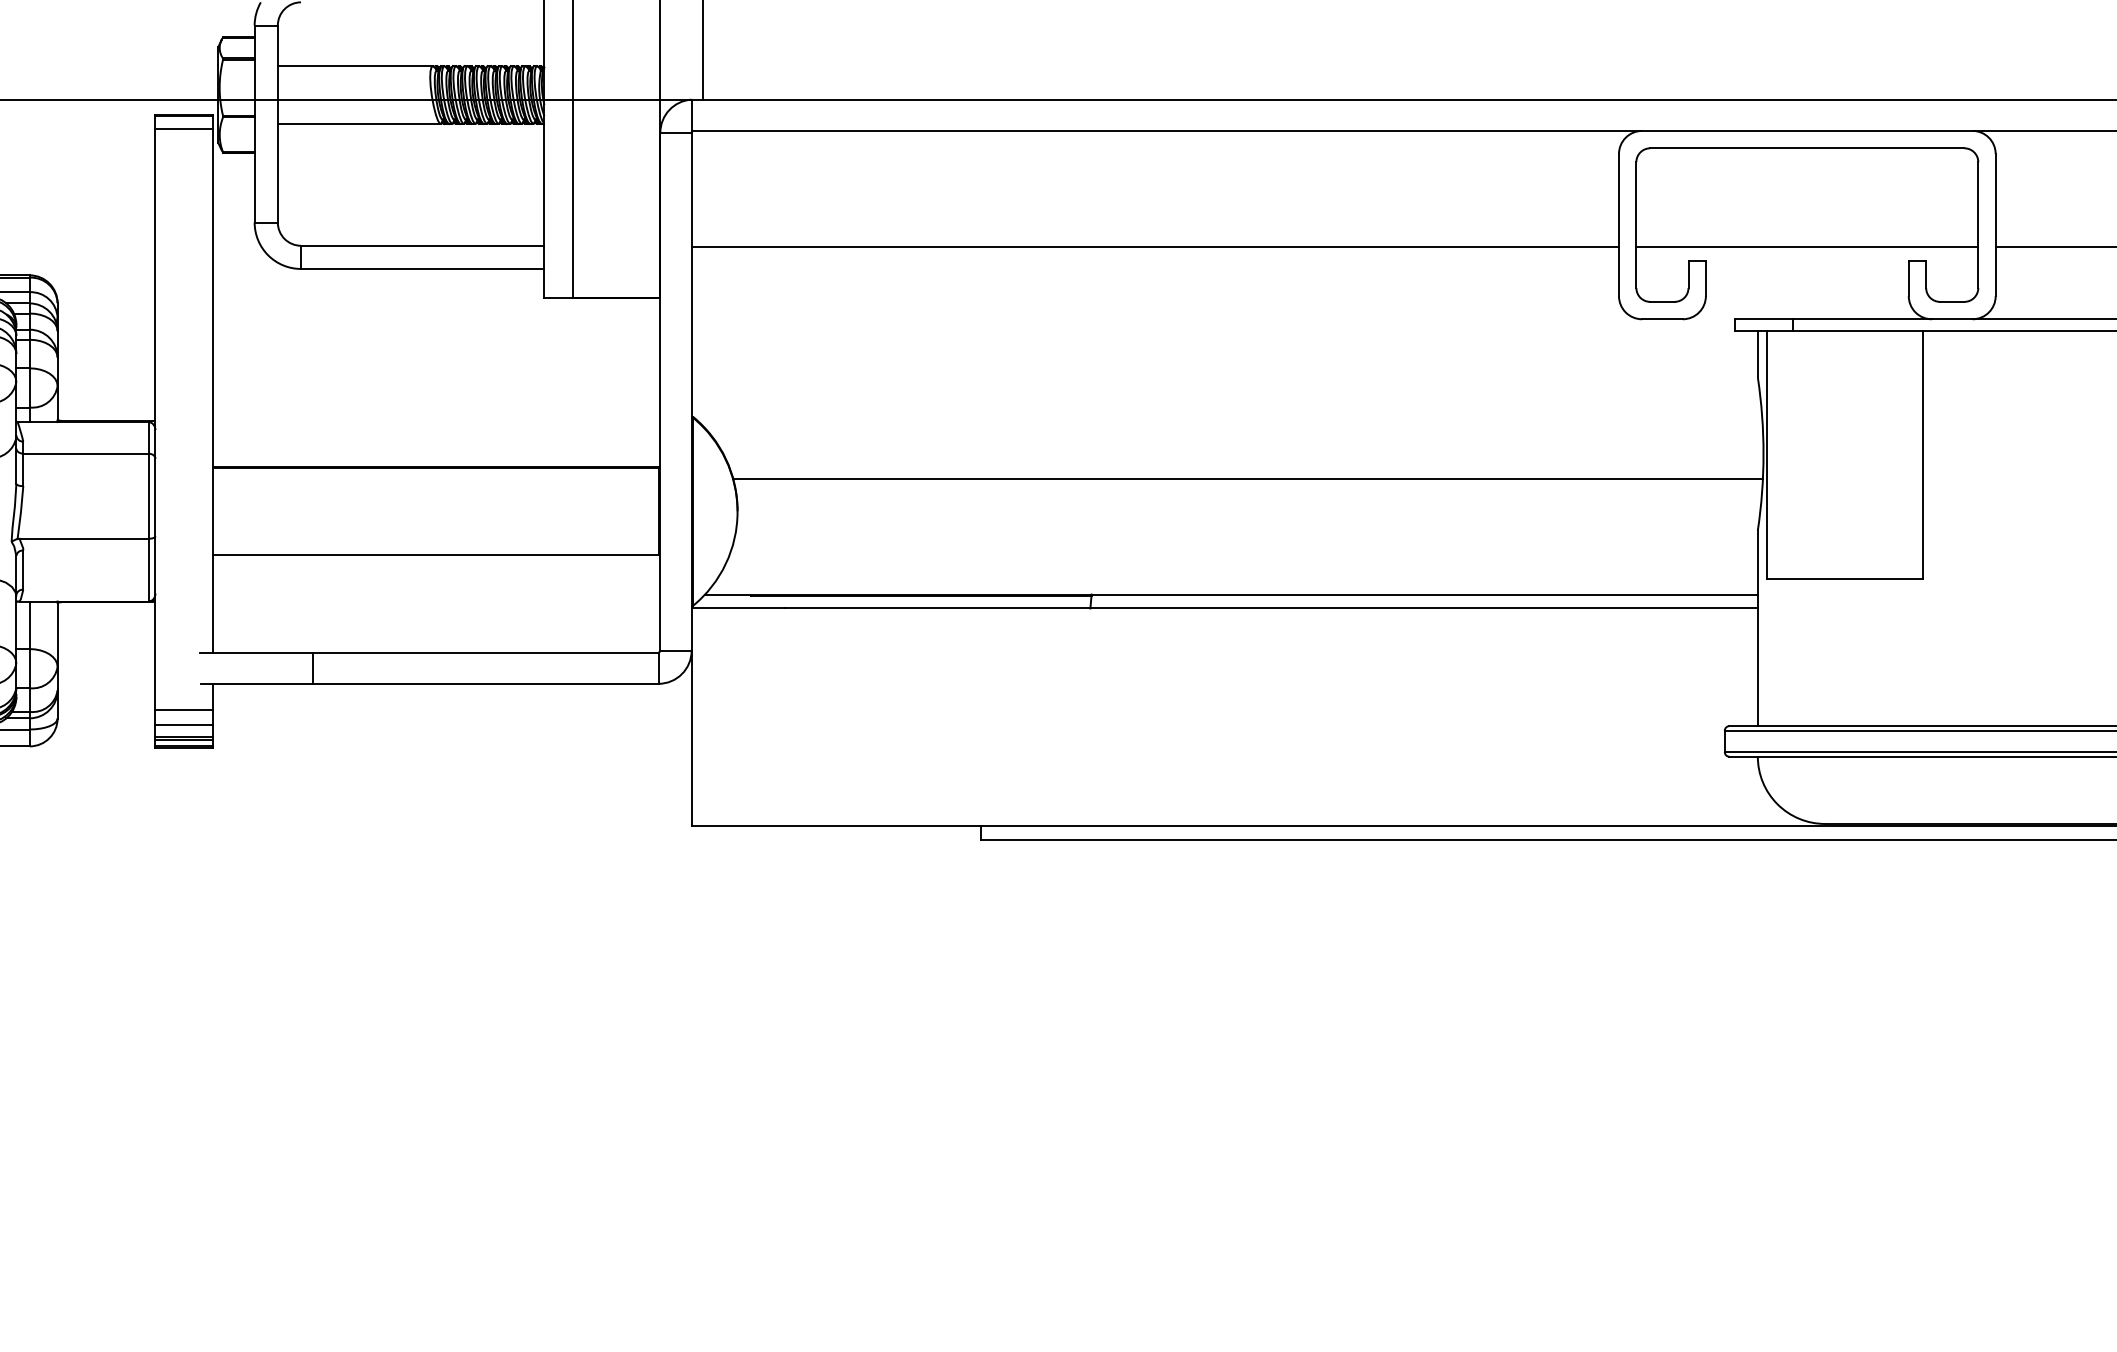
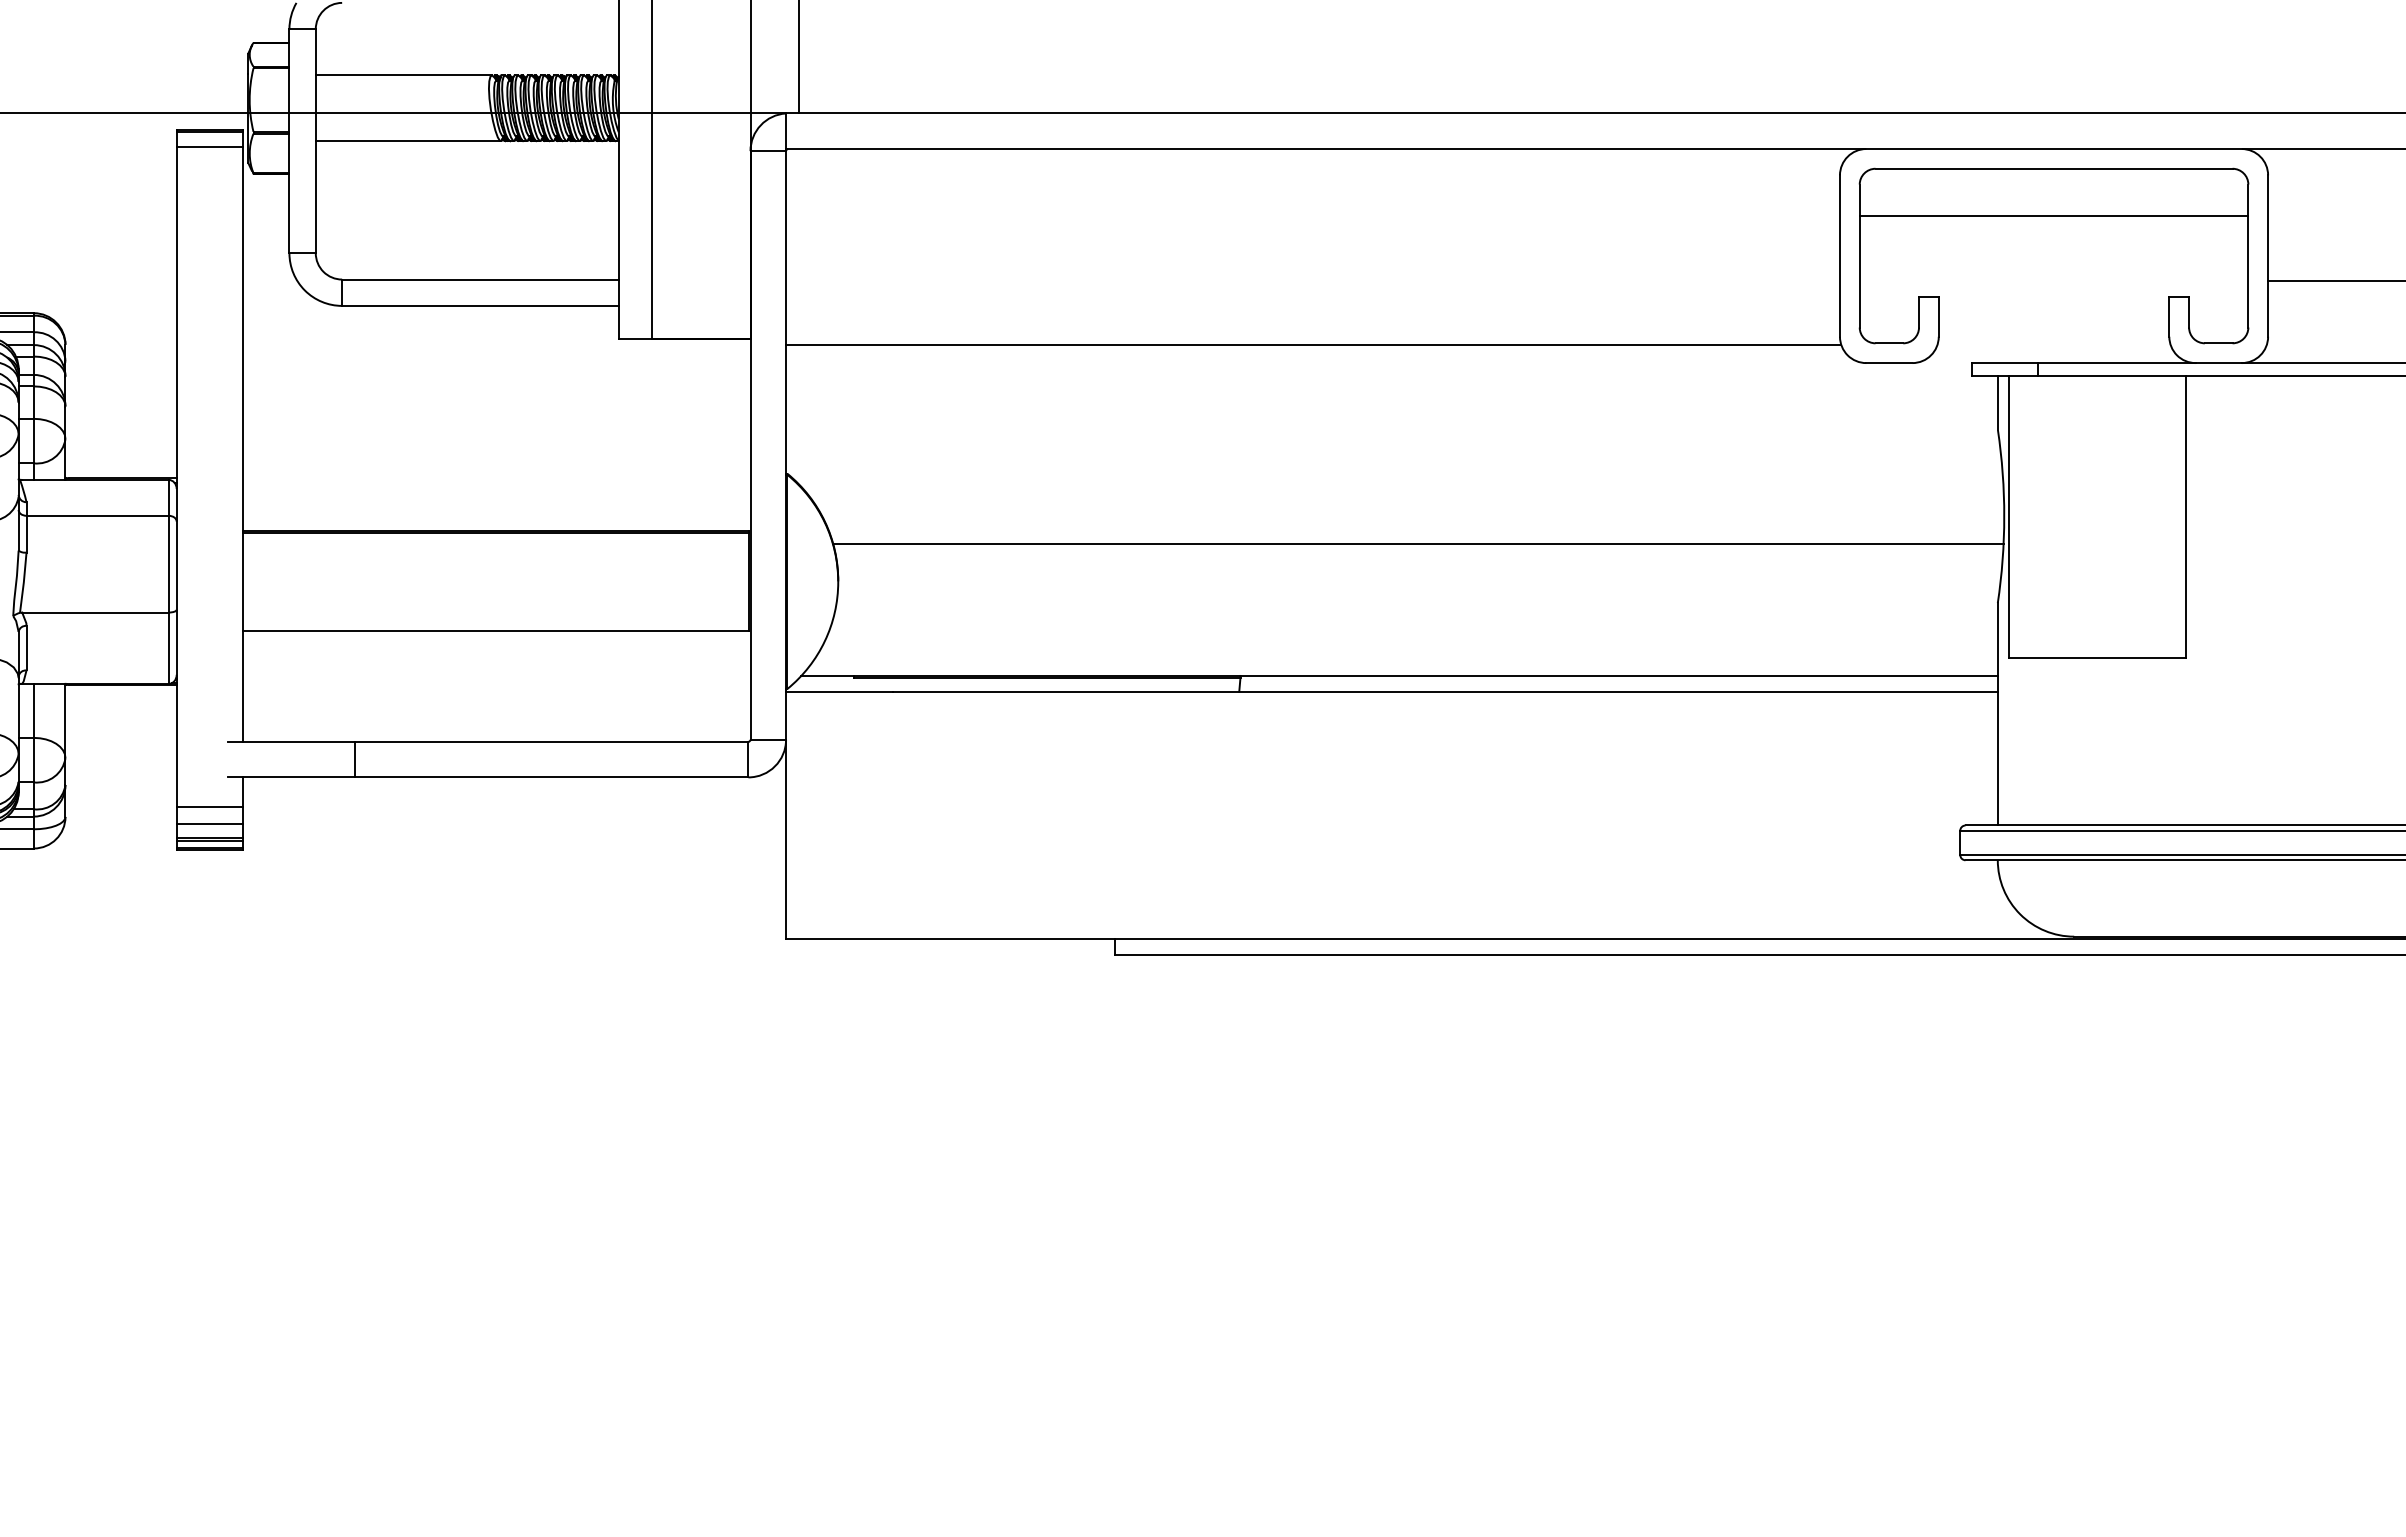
line: (1154, 246) -> (1312, 344), moved
line: (1806, 246) -> (2053, 215), moved

